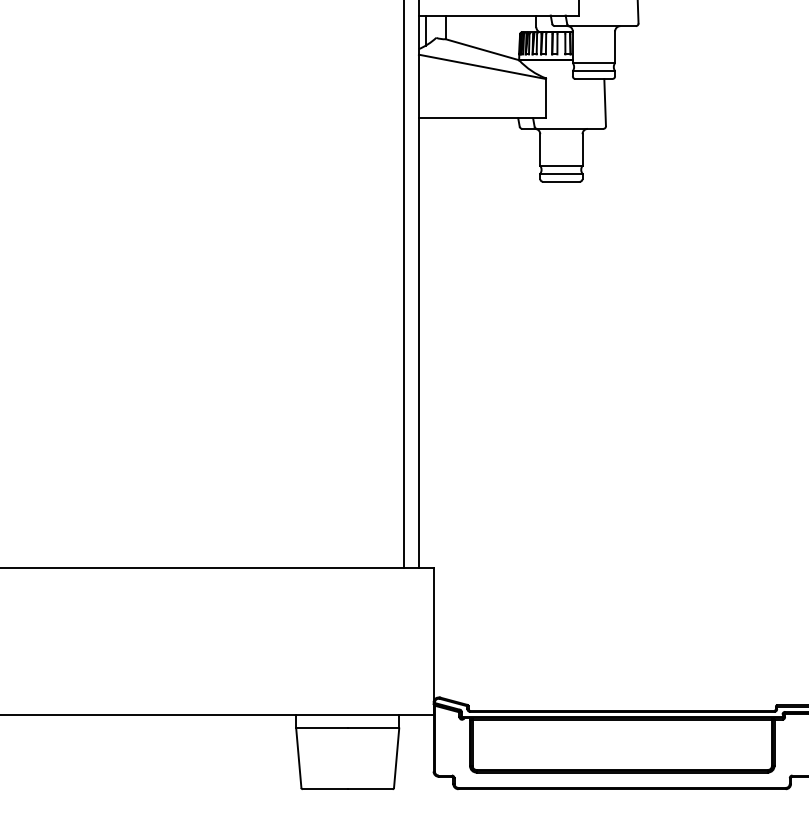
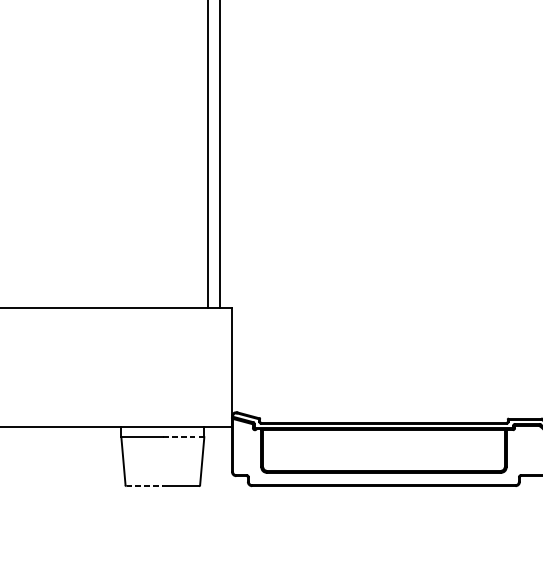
line: (373, 728) -> (183, 437), solid -> dashed
line: (325, 789) -> (144, 486), solid -> dashed

